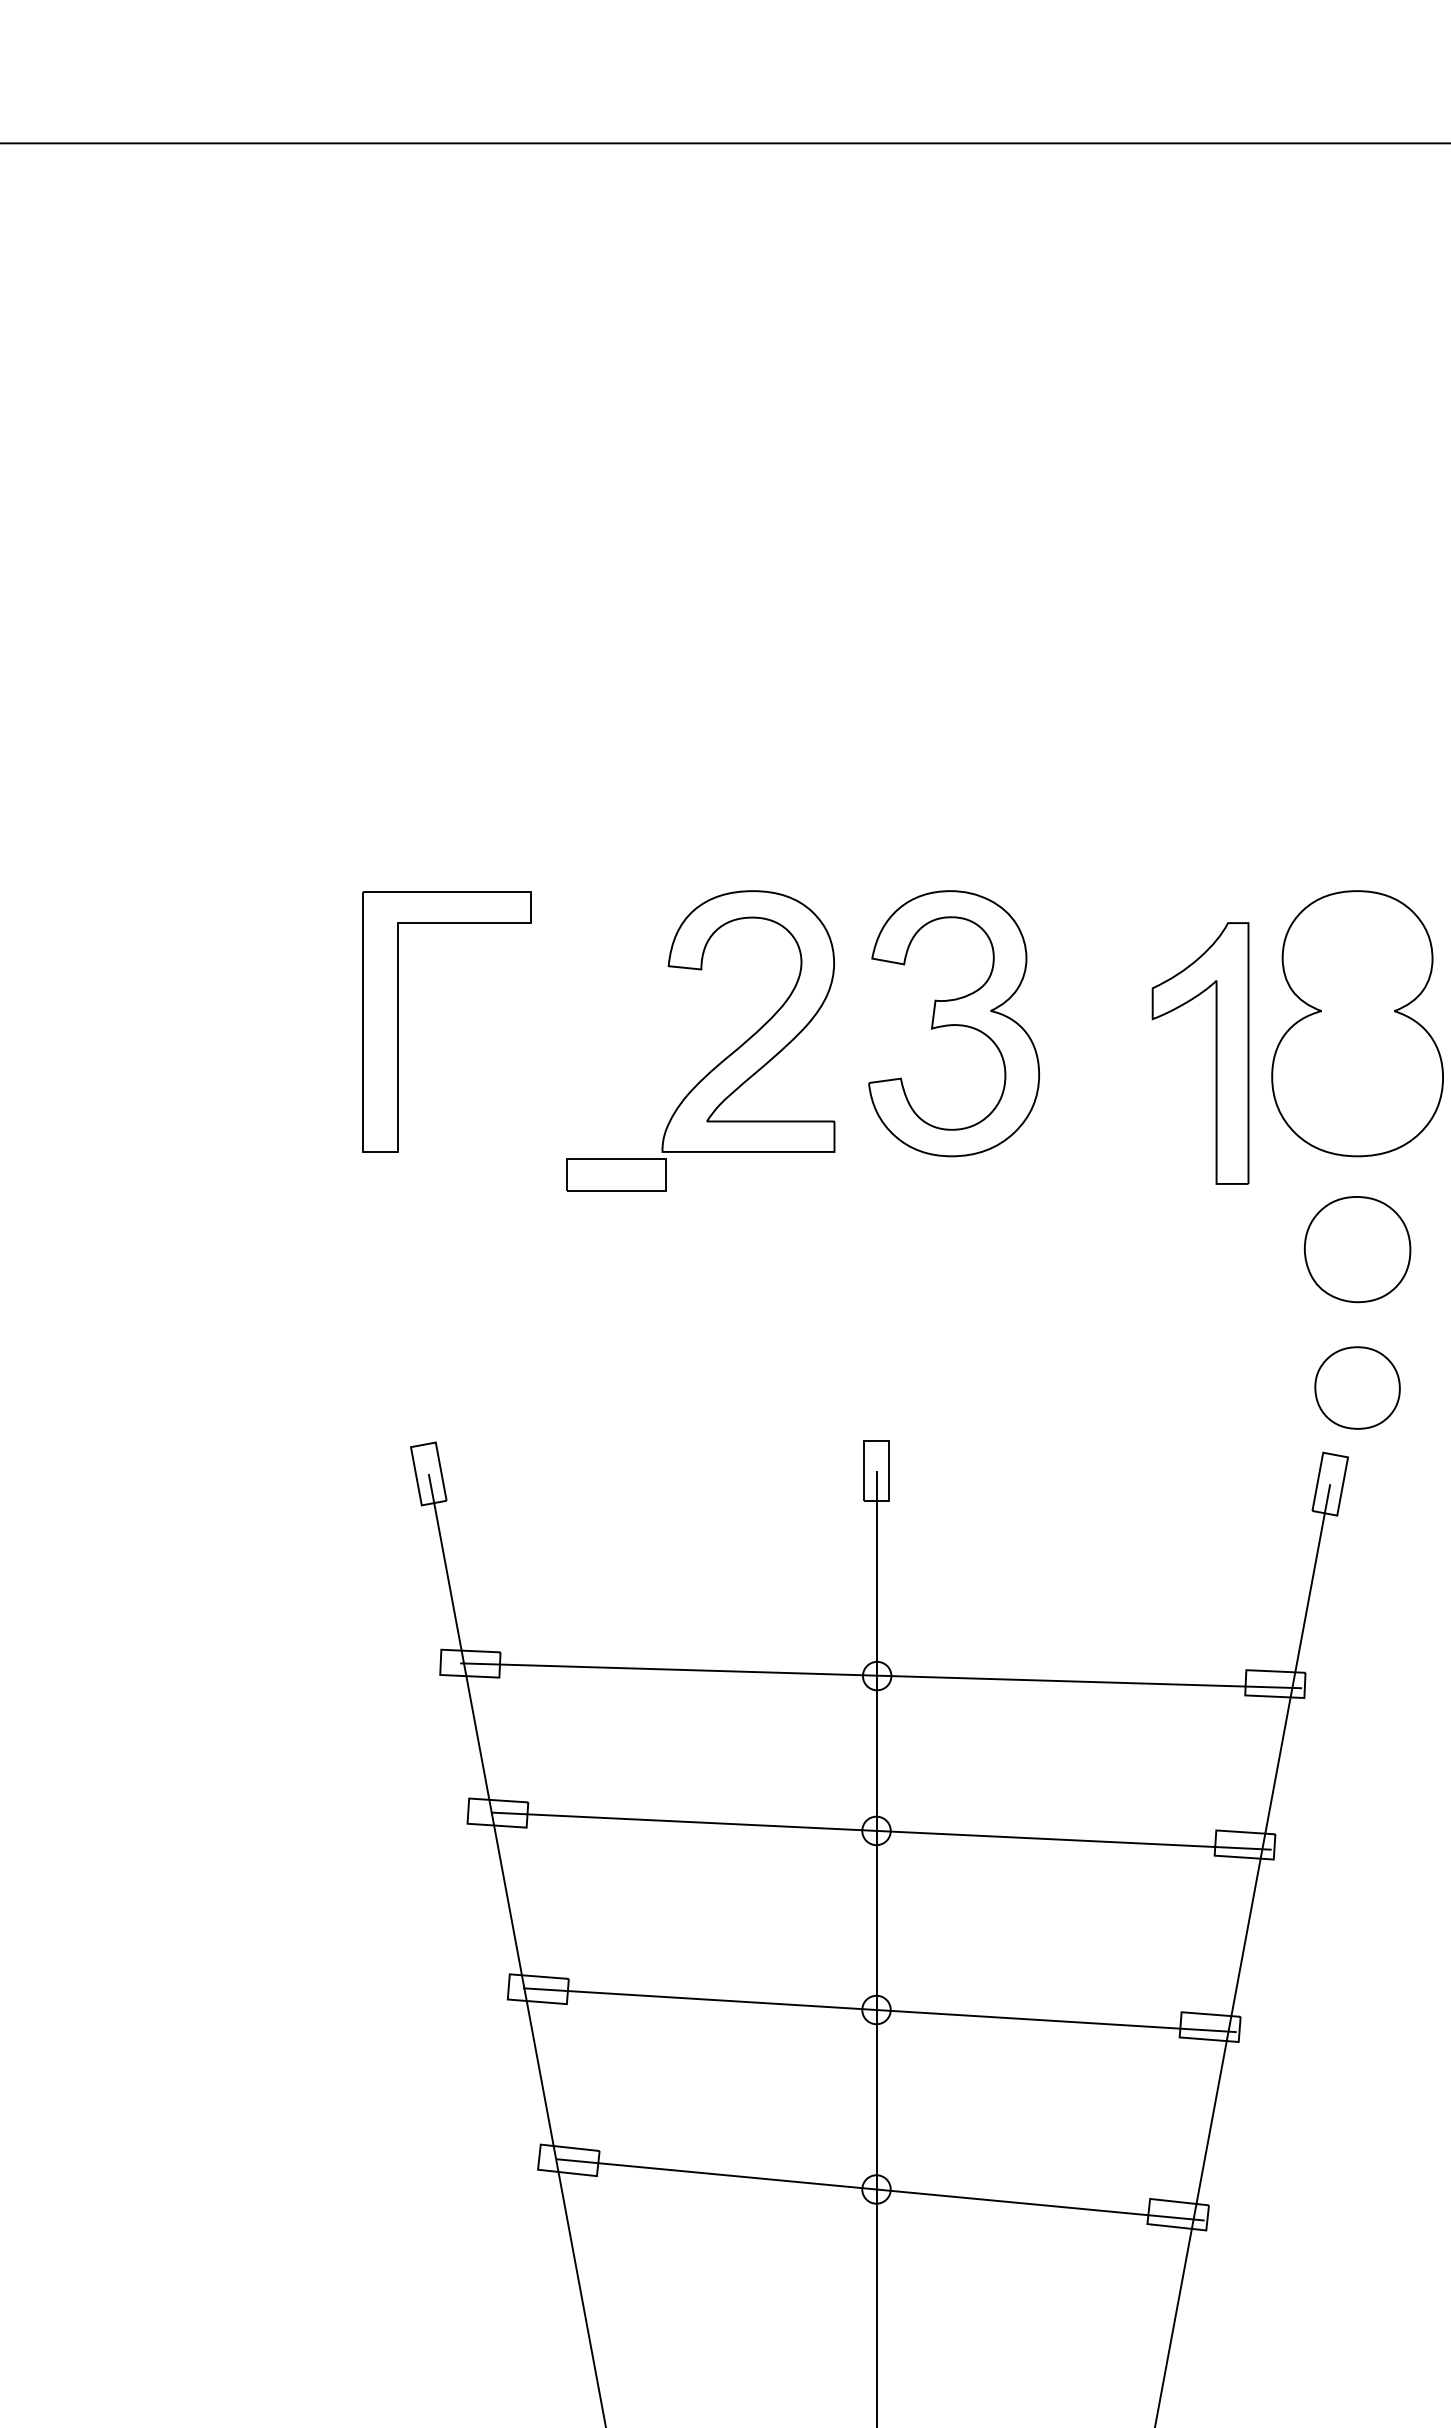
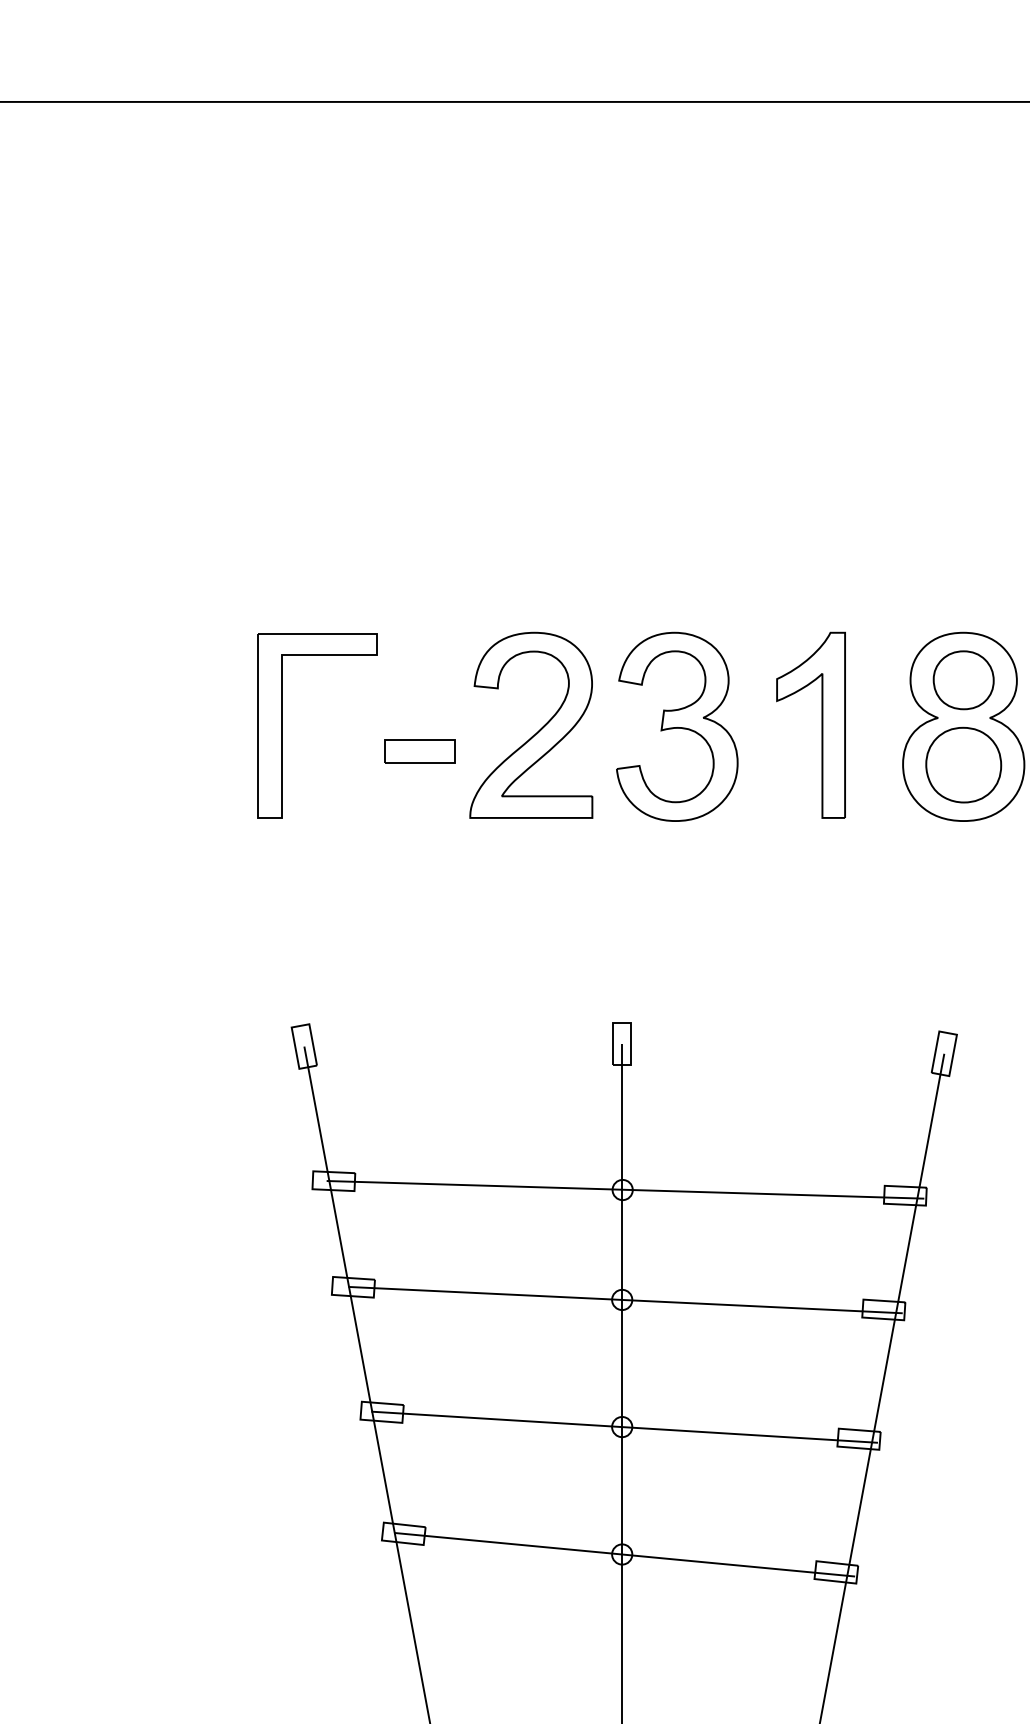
part: (1215, 1053) -> (821, 725), moved
part: (616, 1174) -> (419, 750), moved
part: (1357, 1249) -> (963, 765), moved
part: (1357, 1387) -> (963, 679), moved

